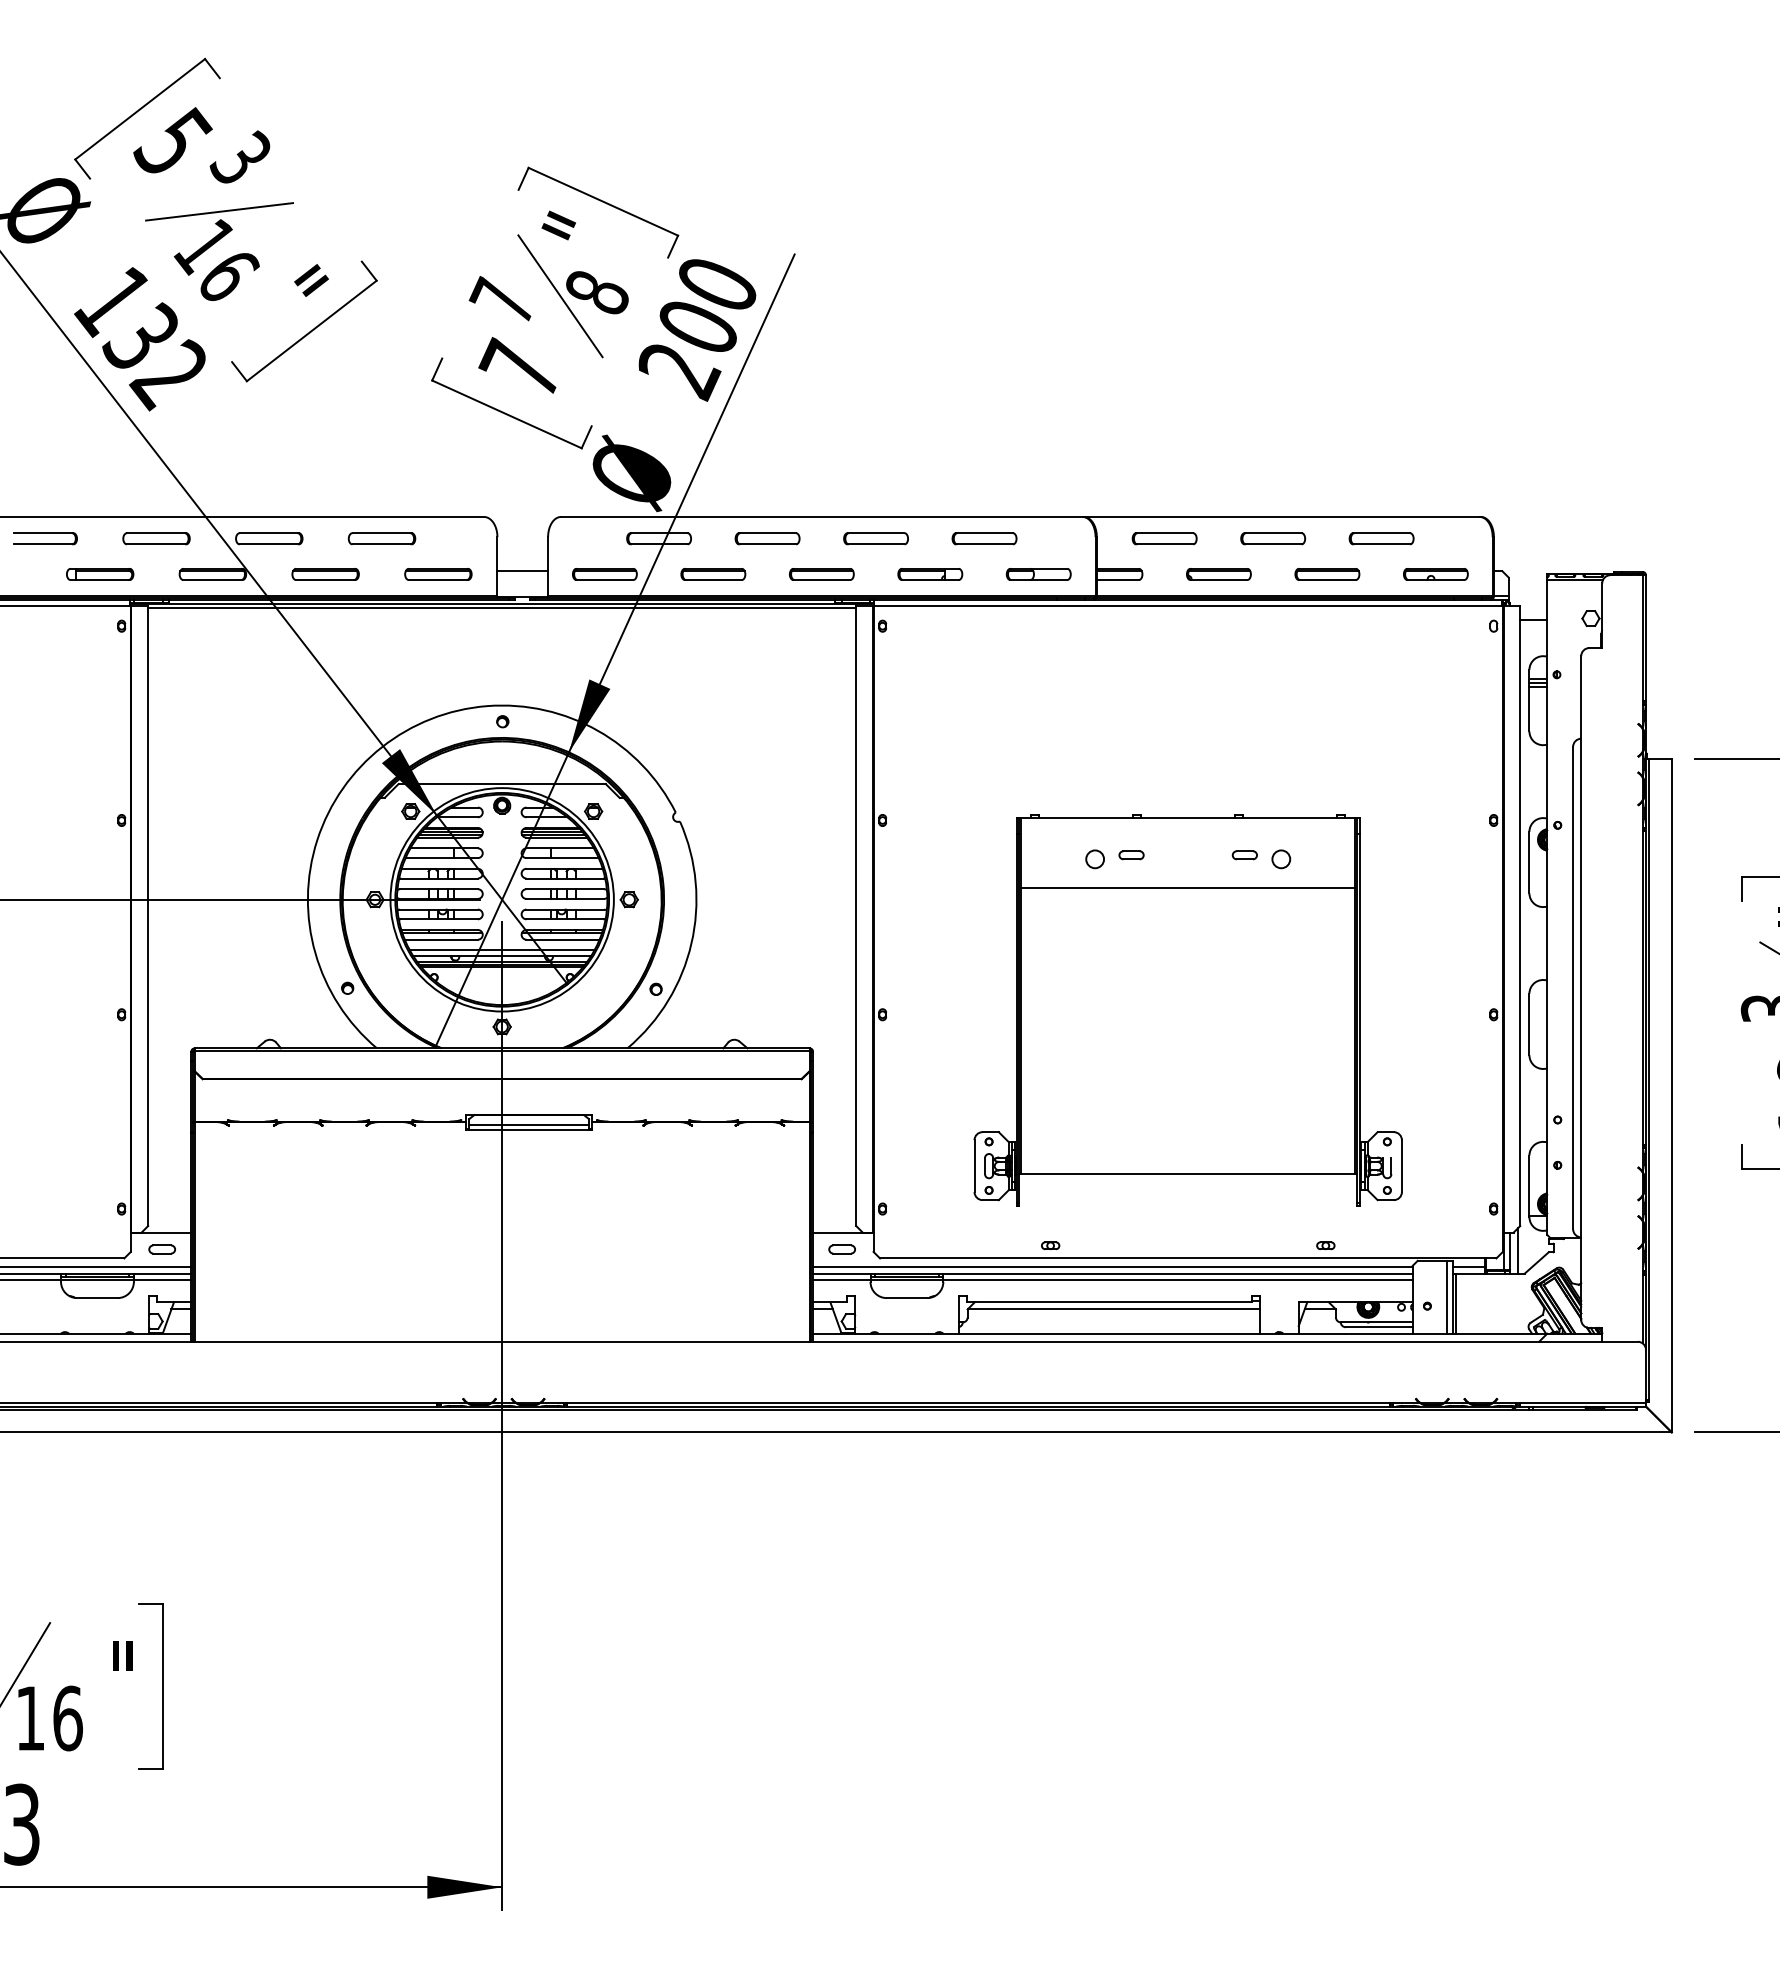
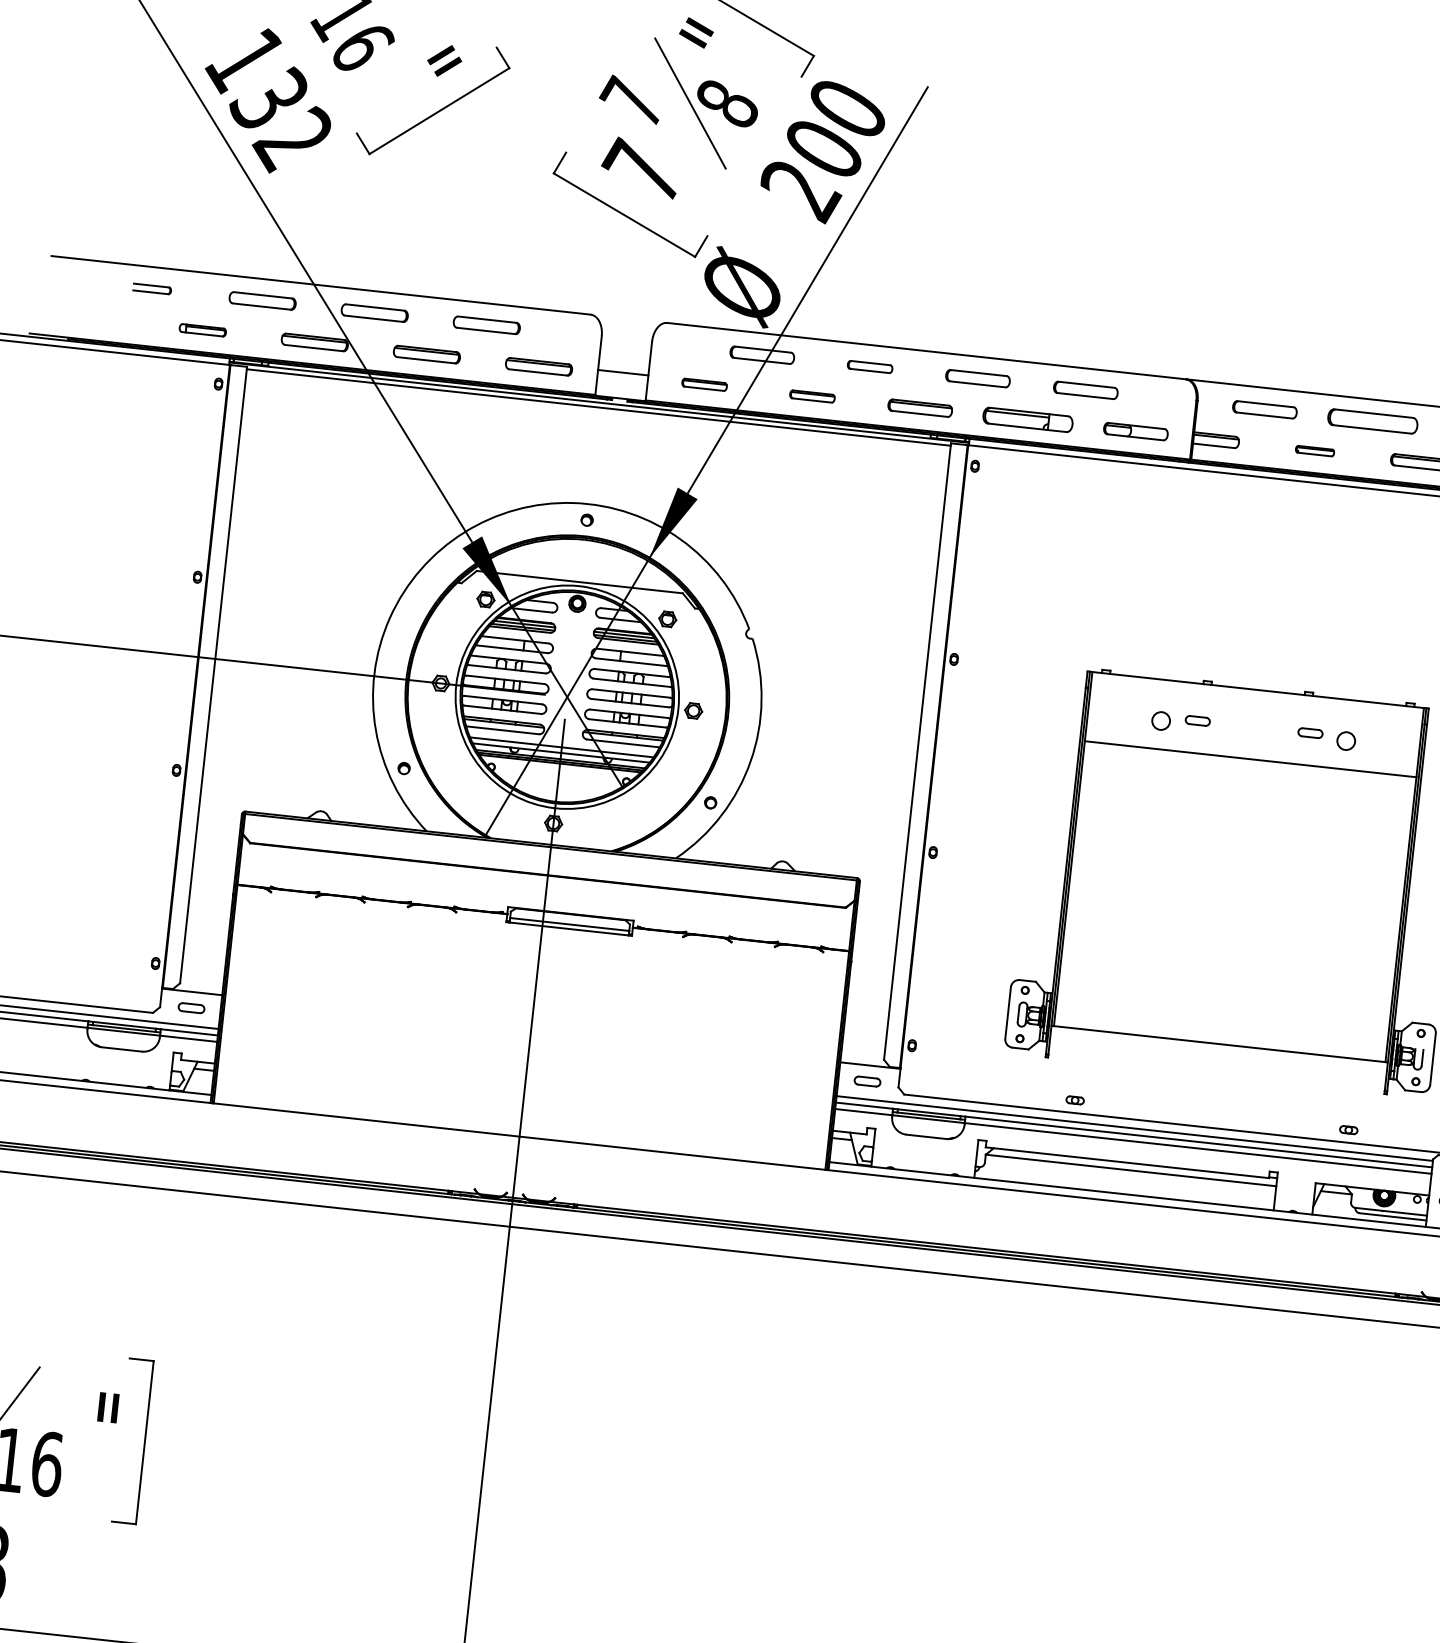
part: (45, 538) -> (152, 288), size x0.6
part: (767, 538) -> (870, 366), size x0.7
part: (1272, 538) -> (1372, 421), size x1.4
part: (100, 574) -> (203, 330), size x0.7
part: (604, 574) -> (704, 384), size x0.7
part: (713, 574) -> (812, 396), size x0.7
part: (930, 574) -> (1028, 420), size x1.4
part: (1218, 574) -> (1314, 451), size x0.6

